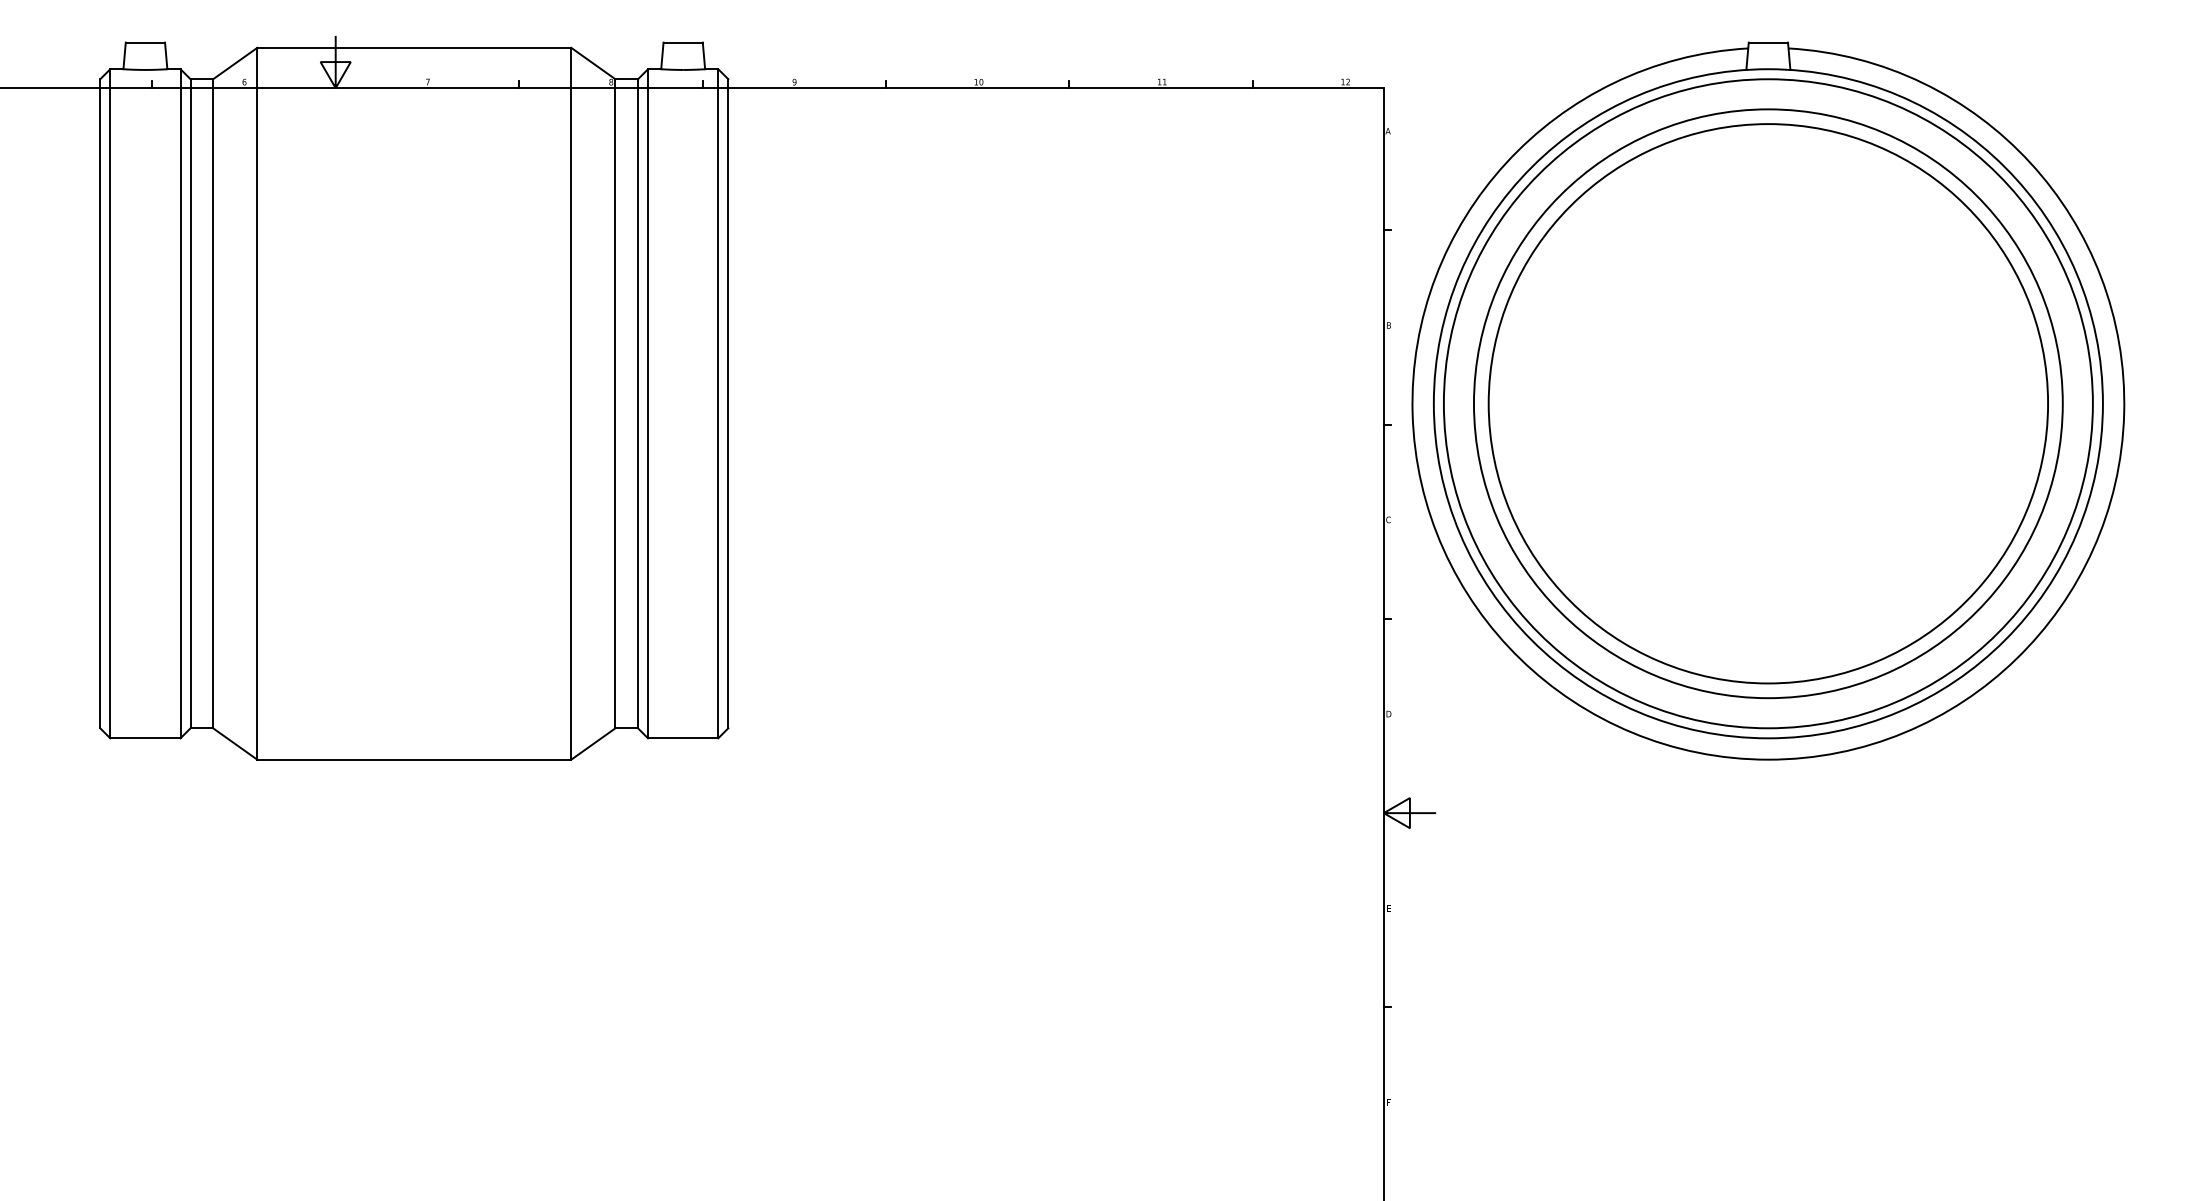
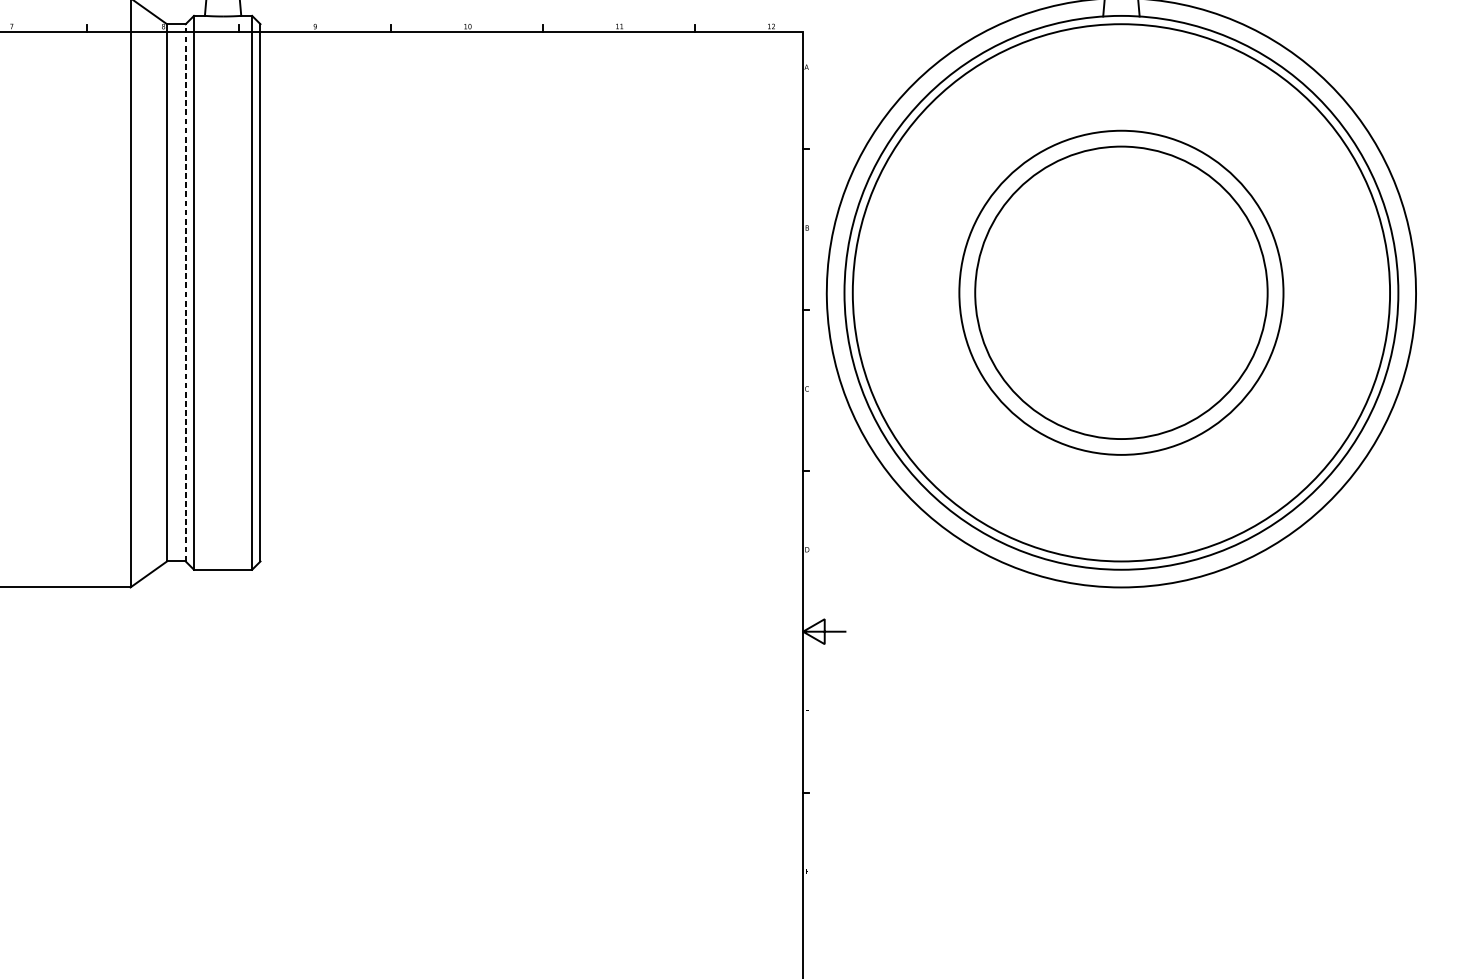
line: (638, 403) -> (186, 292), solid -> dashed
circle: (1767, 403) -> (1120, 292), size x0.6
circle: (1768, 403) -> (1121, 292), size x0.7

